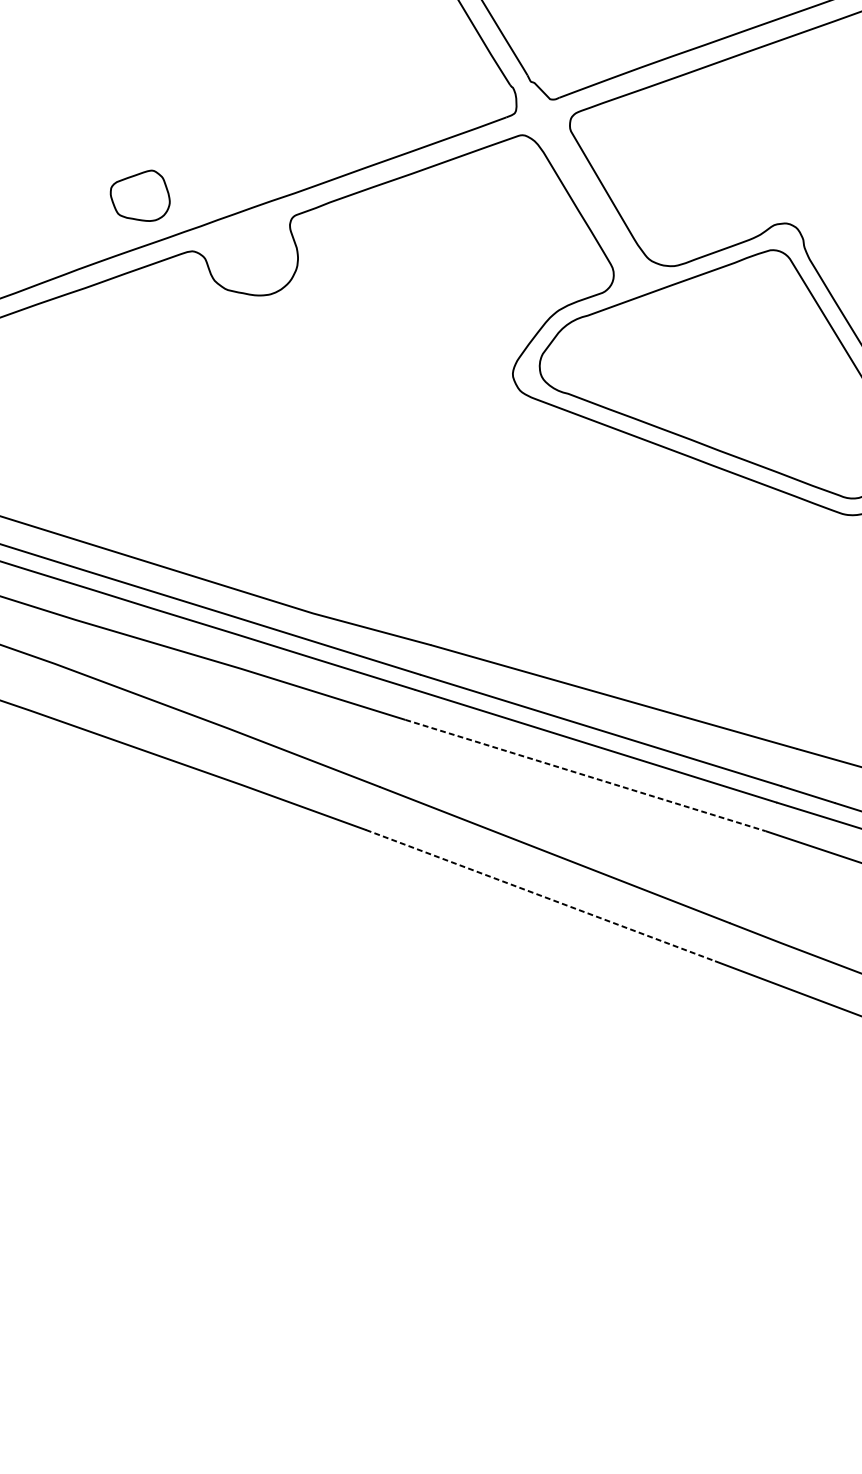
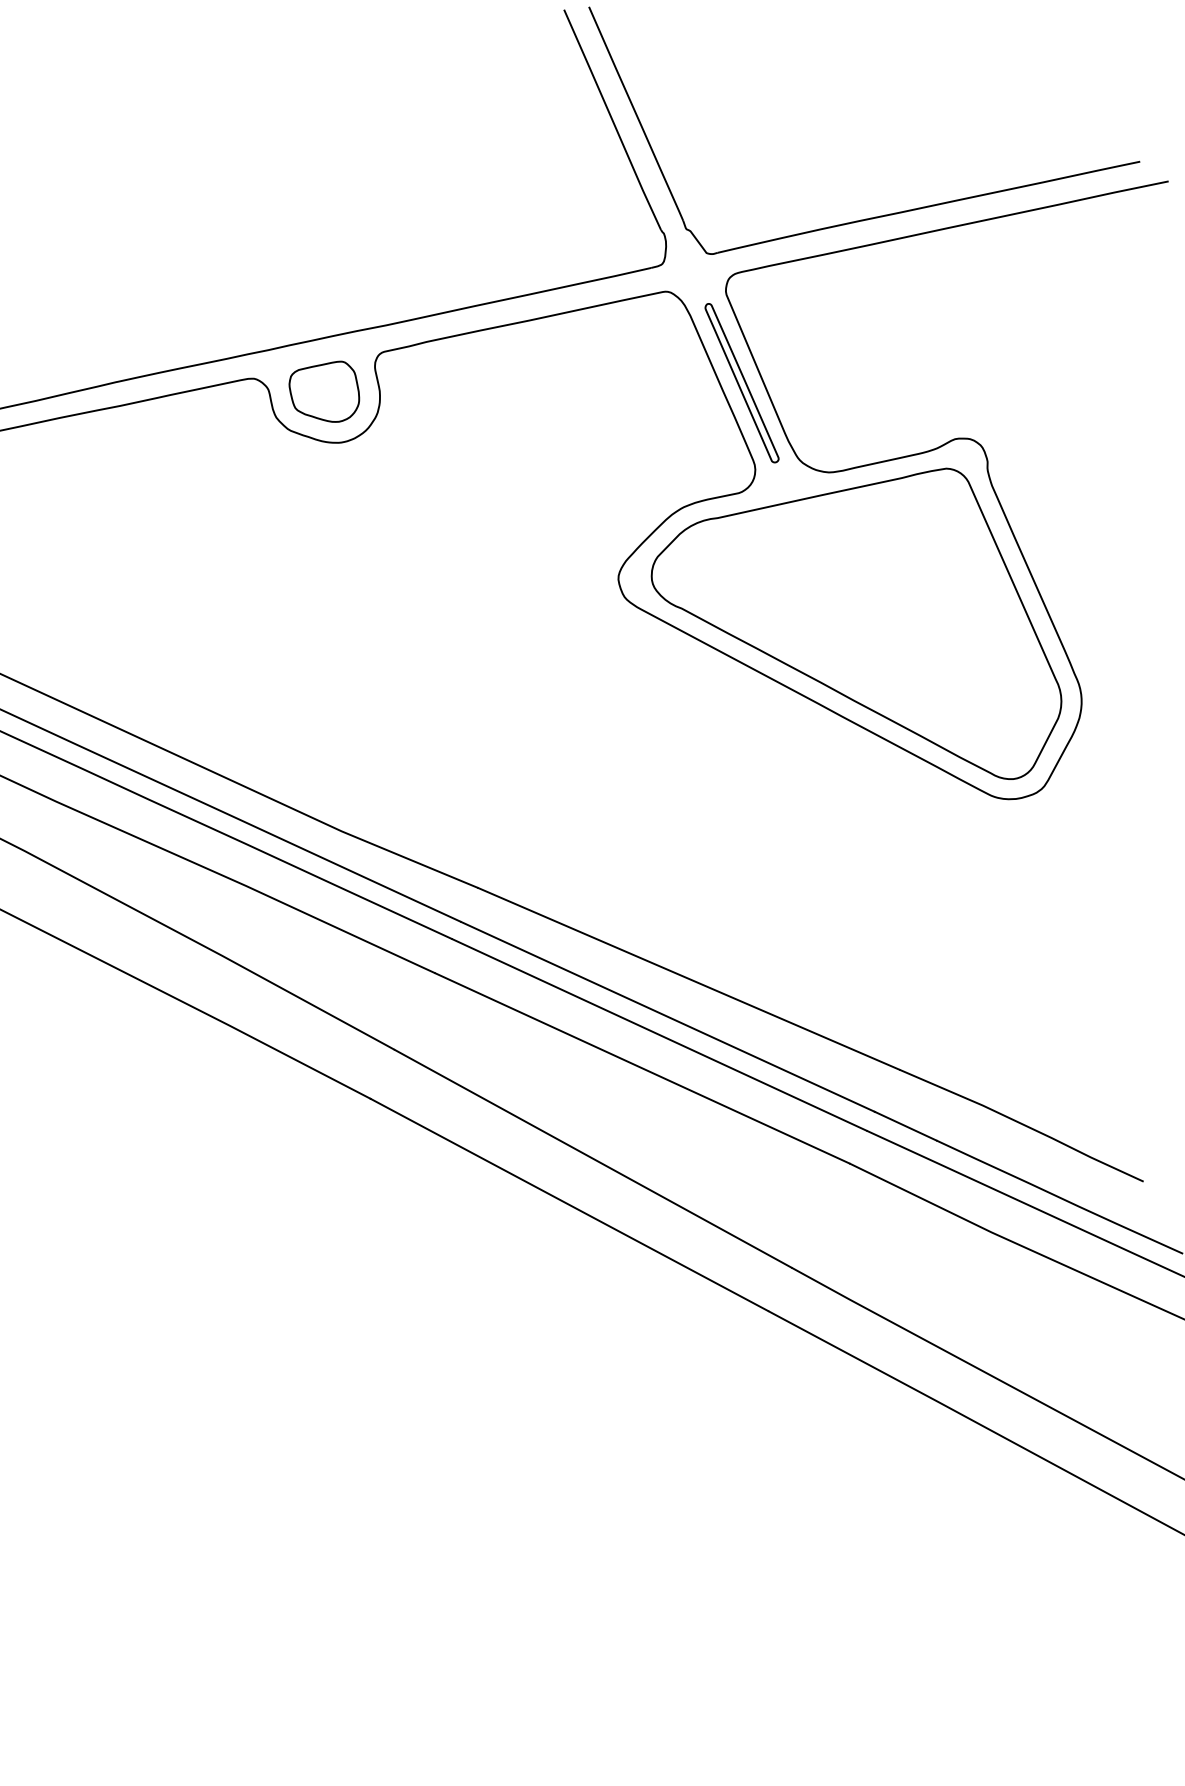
part: (140, 196) -> (324, 391), moved
part: (592, 202) -> (741, 383), added
line: (585, 775) -> (642, 1068), dashed -> solid
line: (540, 896) -> (569, 1205), dashed -> solid

